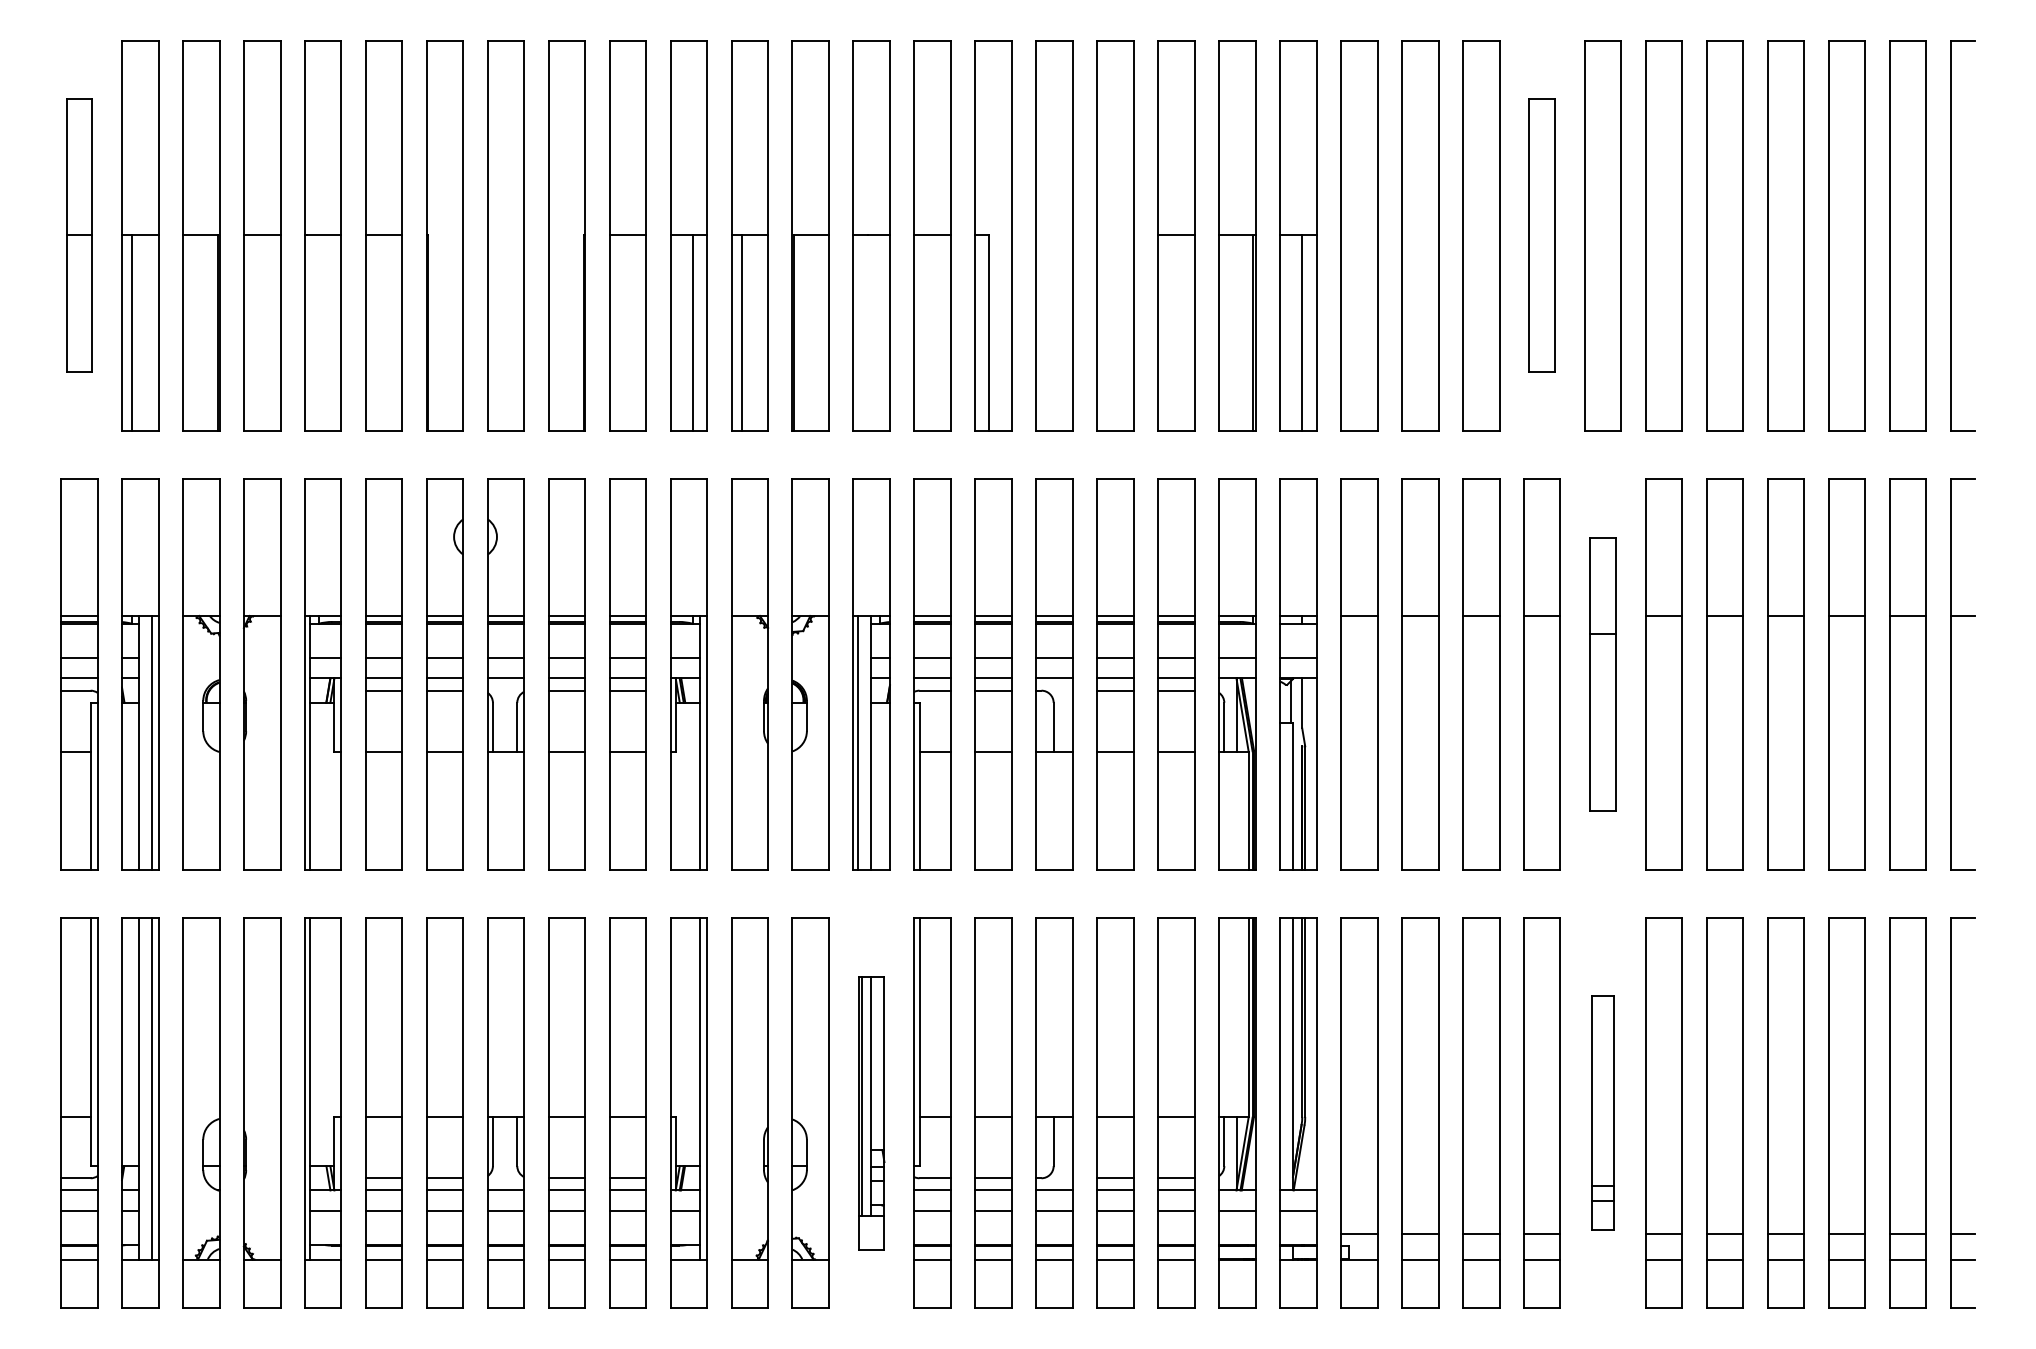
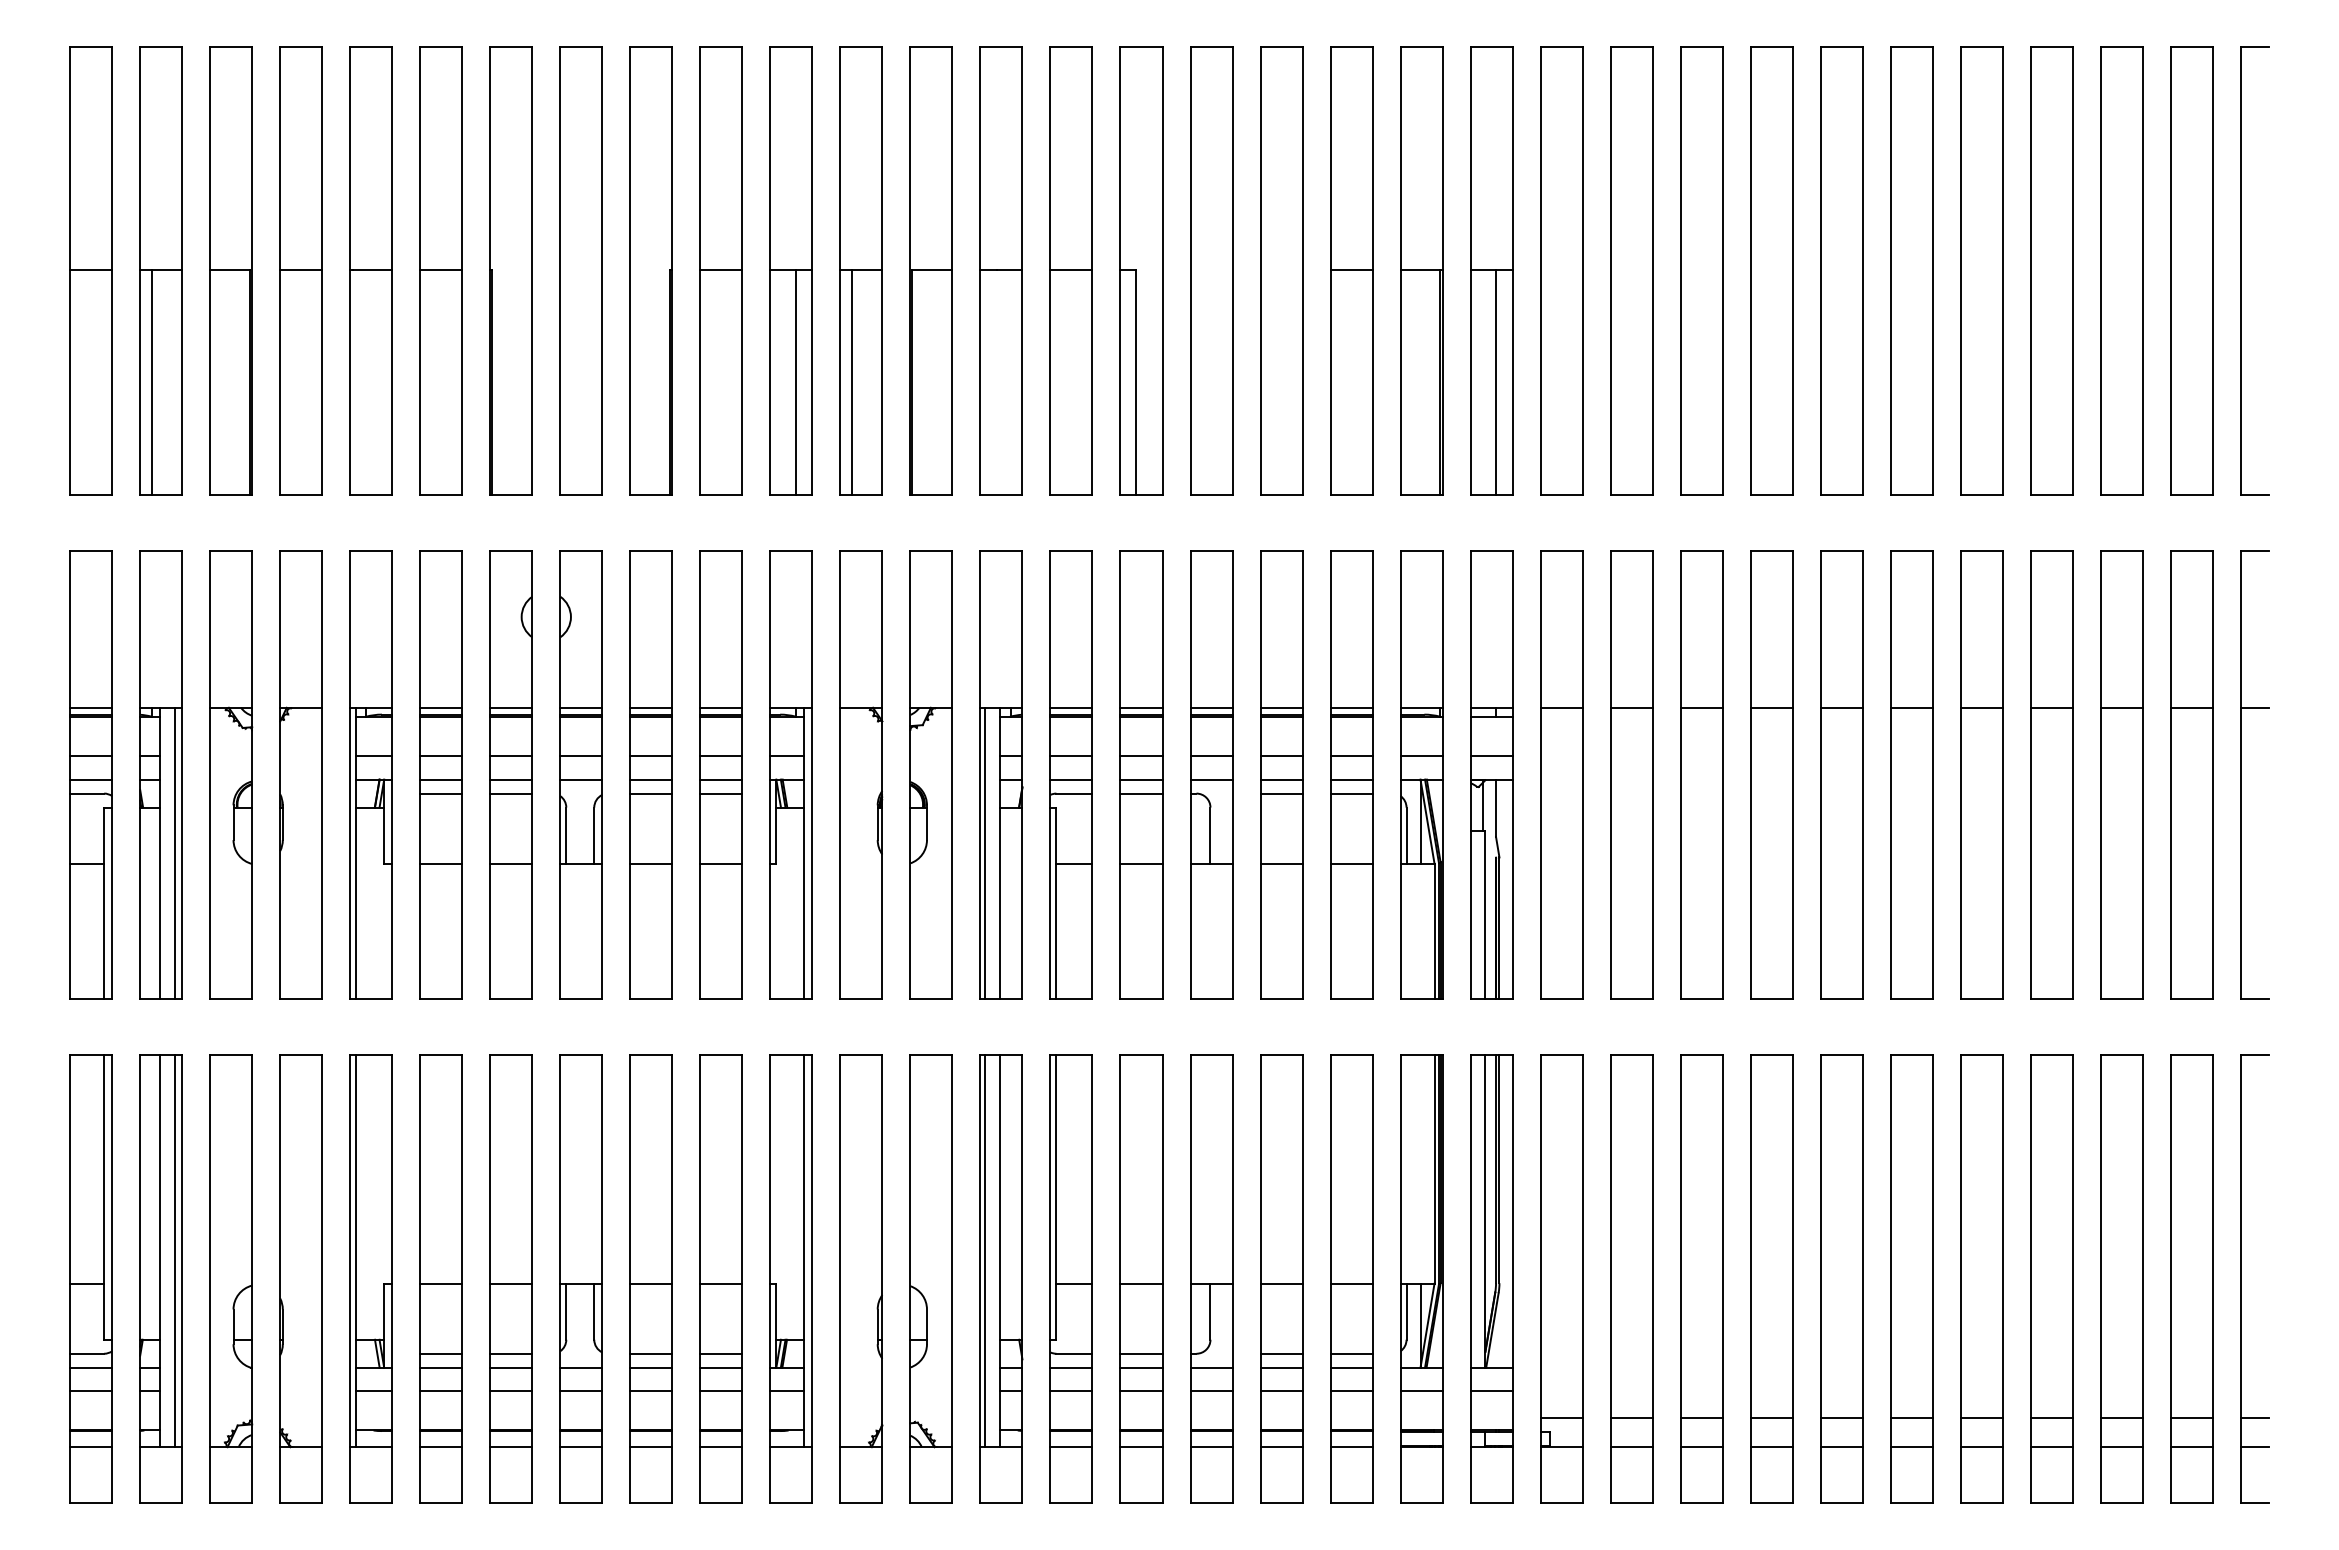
part: (79, 235) -> (91, 270), size x1.43
part: (1541, 235) -> (1770, 270), size x1.43
part: (1602, 674) -> (1840, 775), size x1.43
part: (871, 1112) -> (1001, 1278), size x1.43
part: (1602, 1112) -> (1840, 1278), size x1.67

